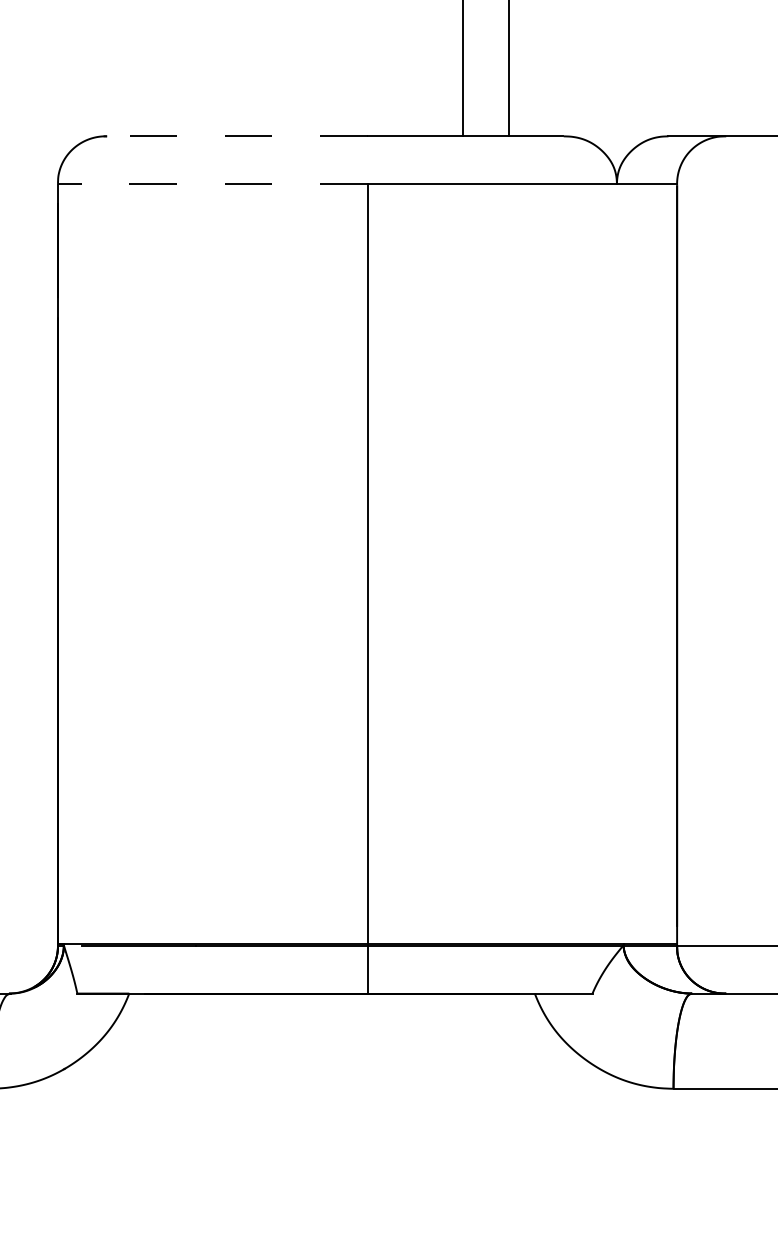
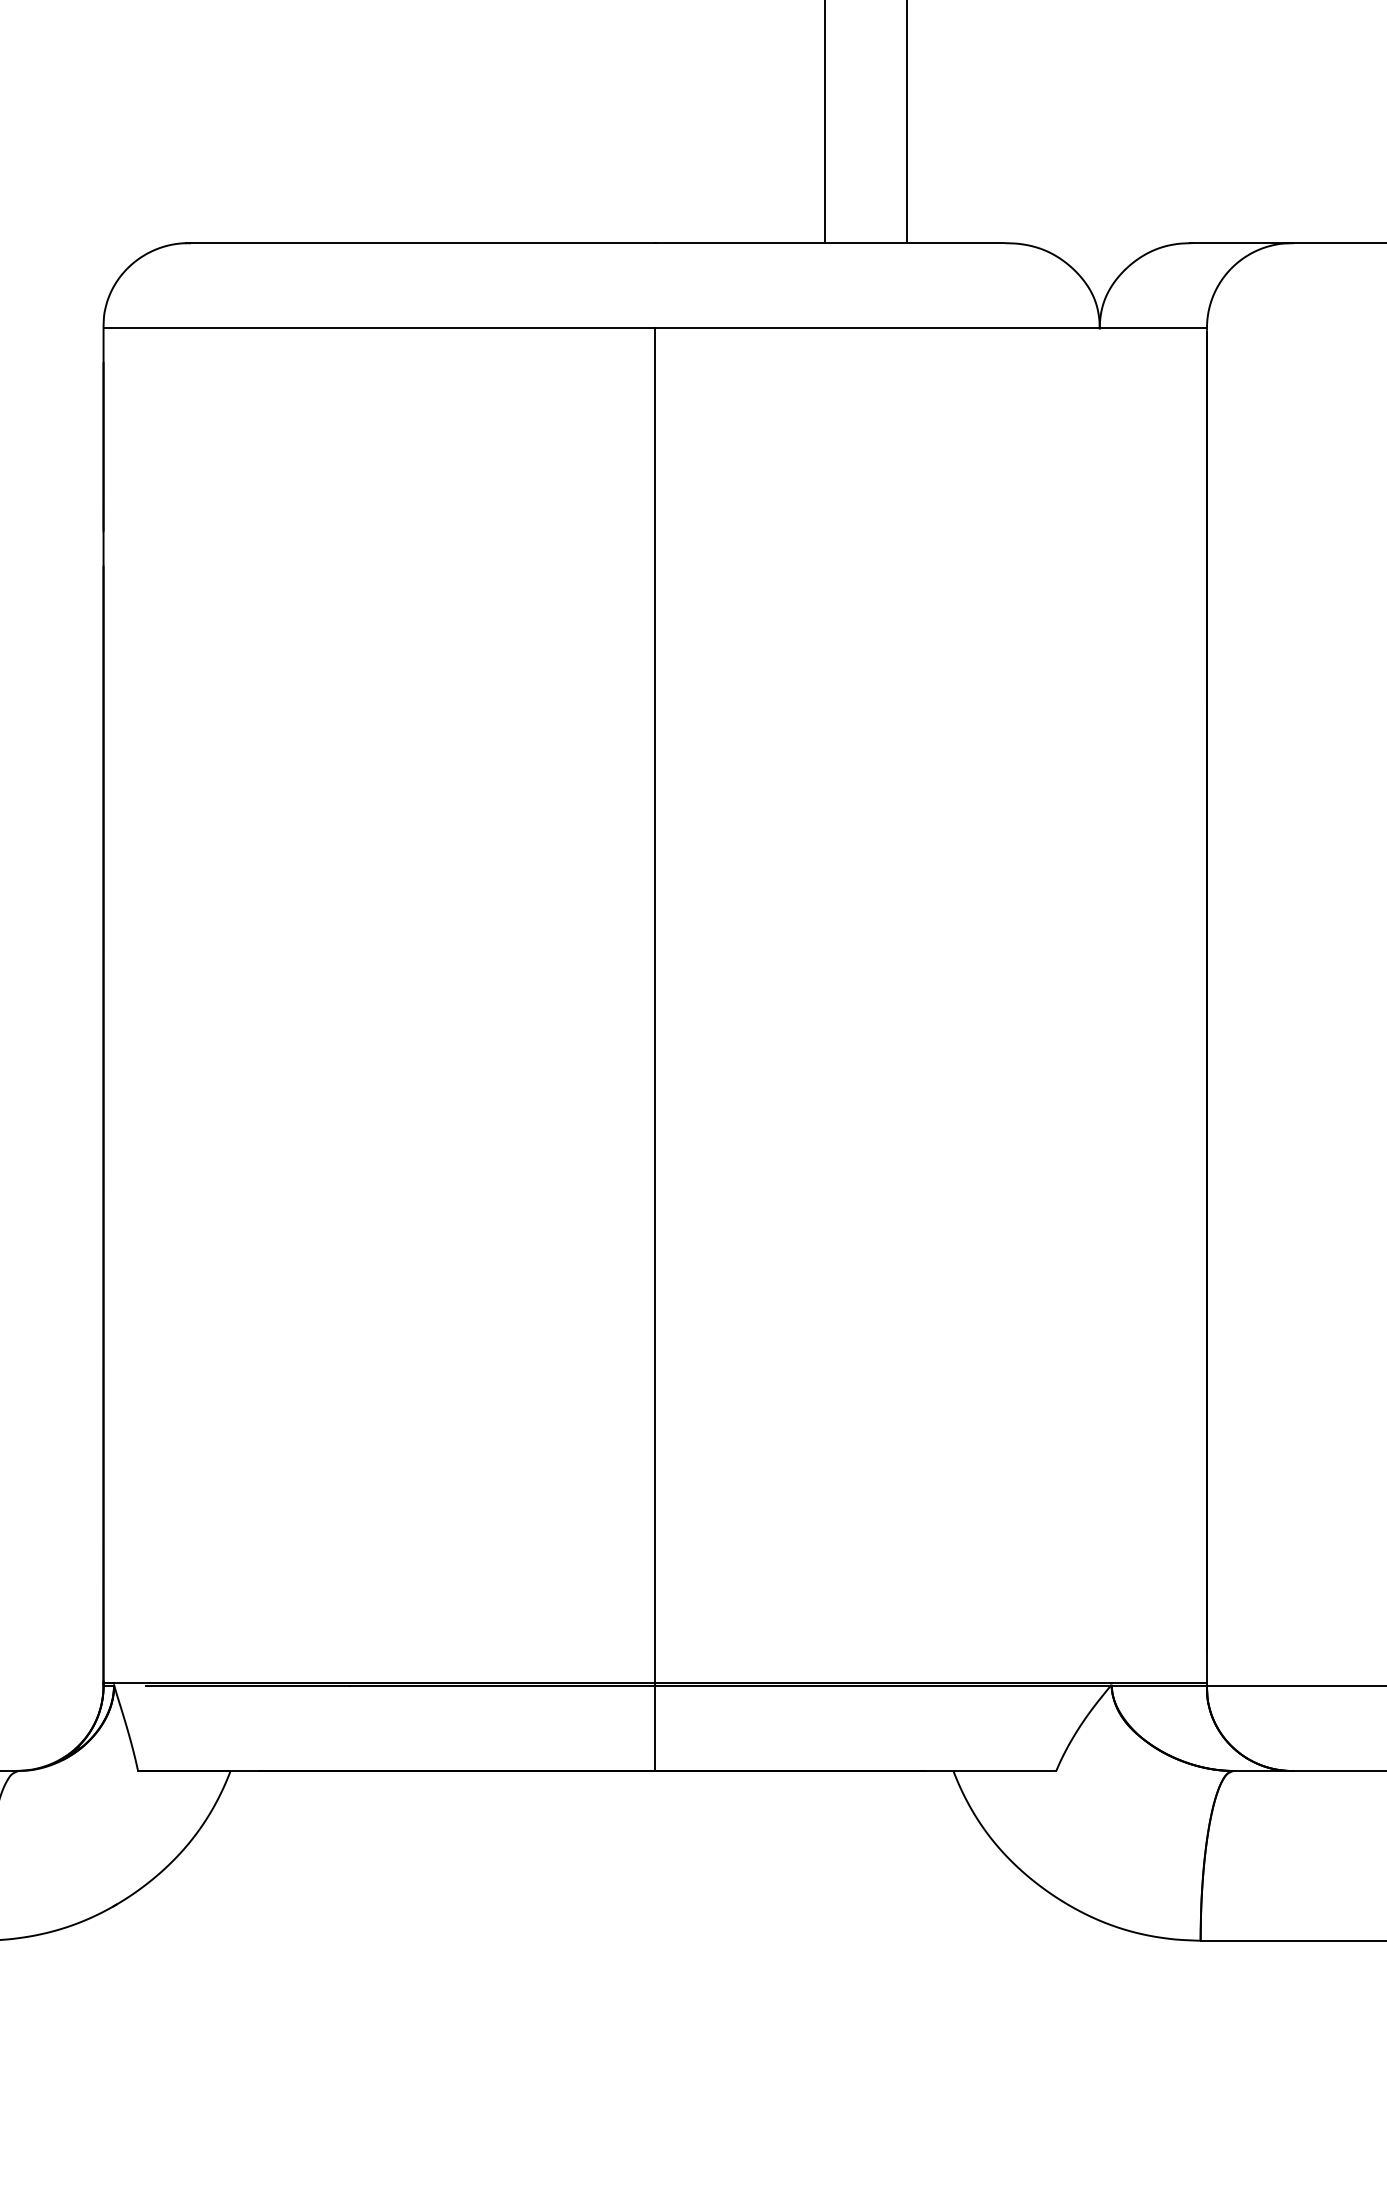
line: (236, 136) -> (421, 243), dashed -> solid
line: (212, 183) -> (378, 327), dashed -> solid

